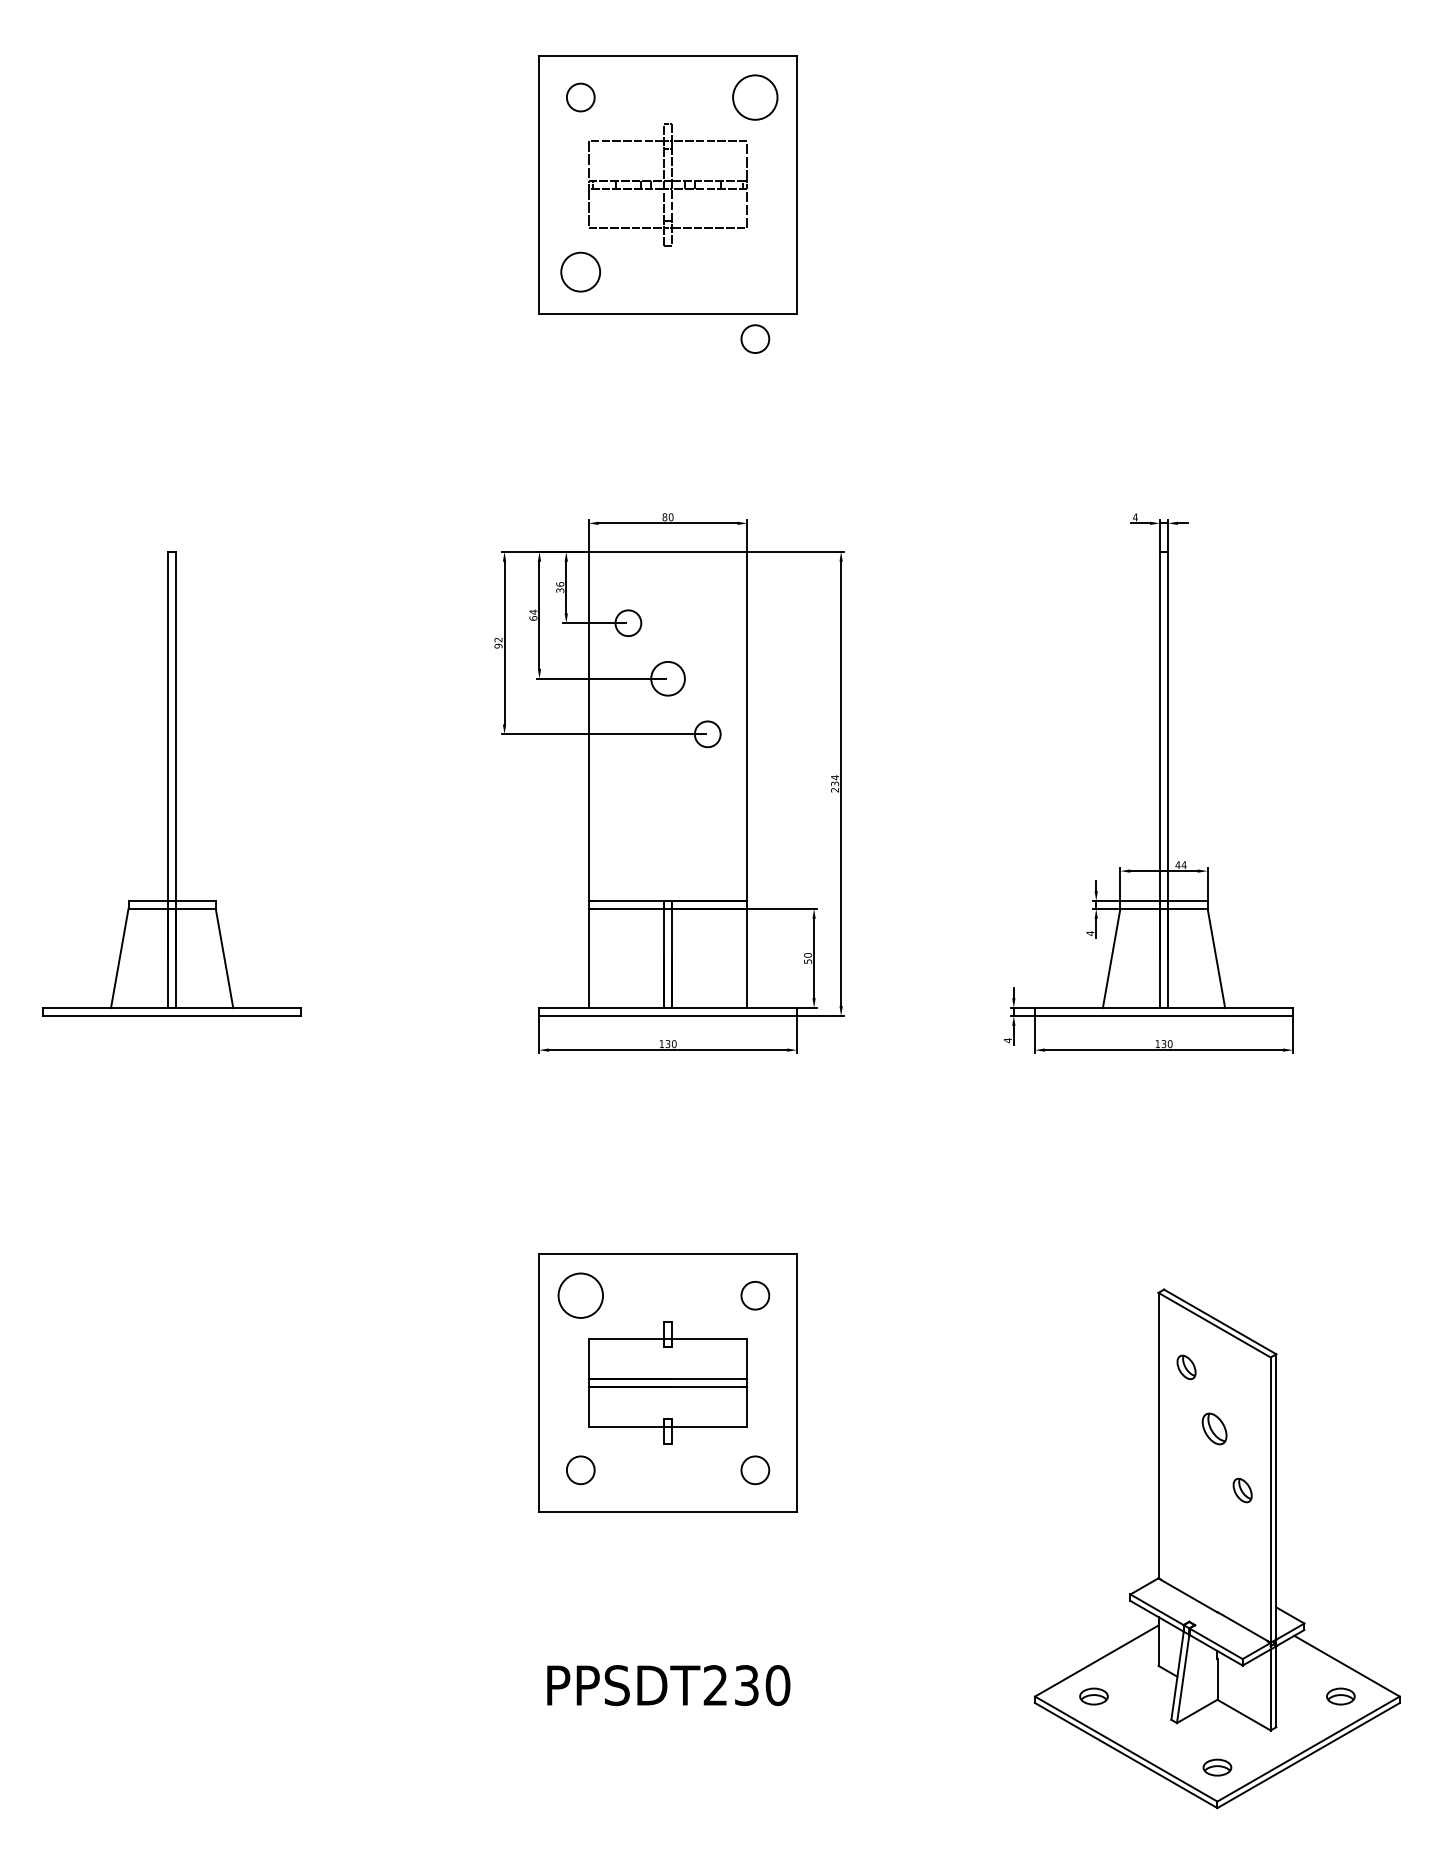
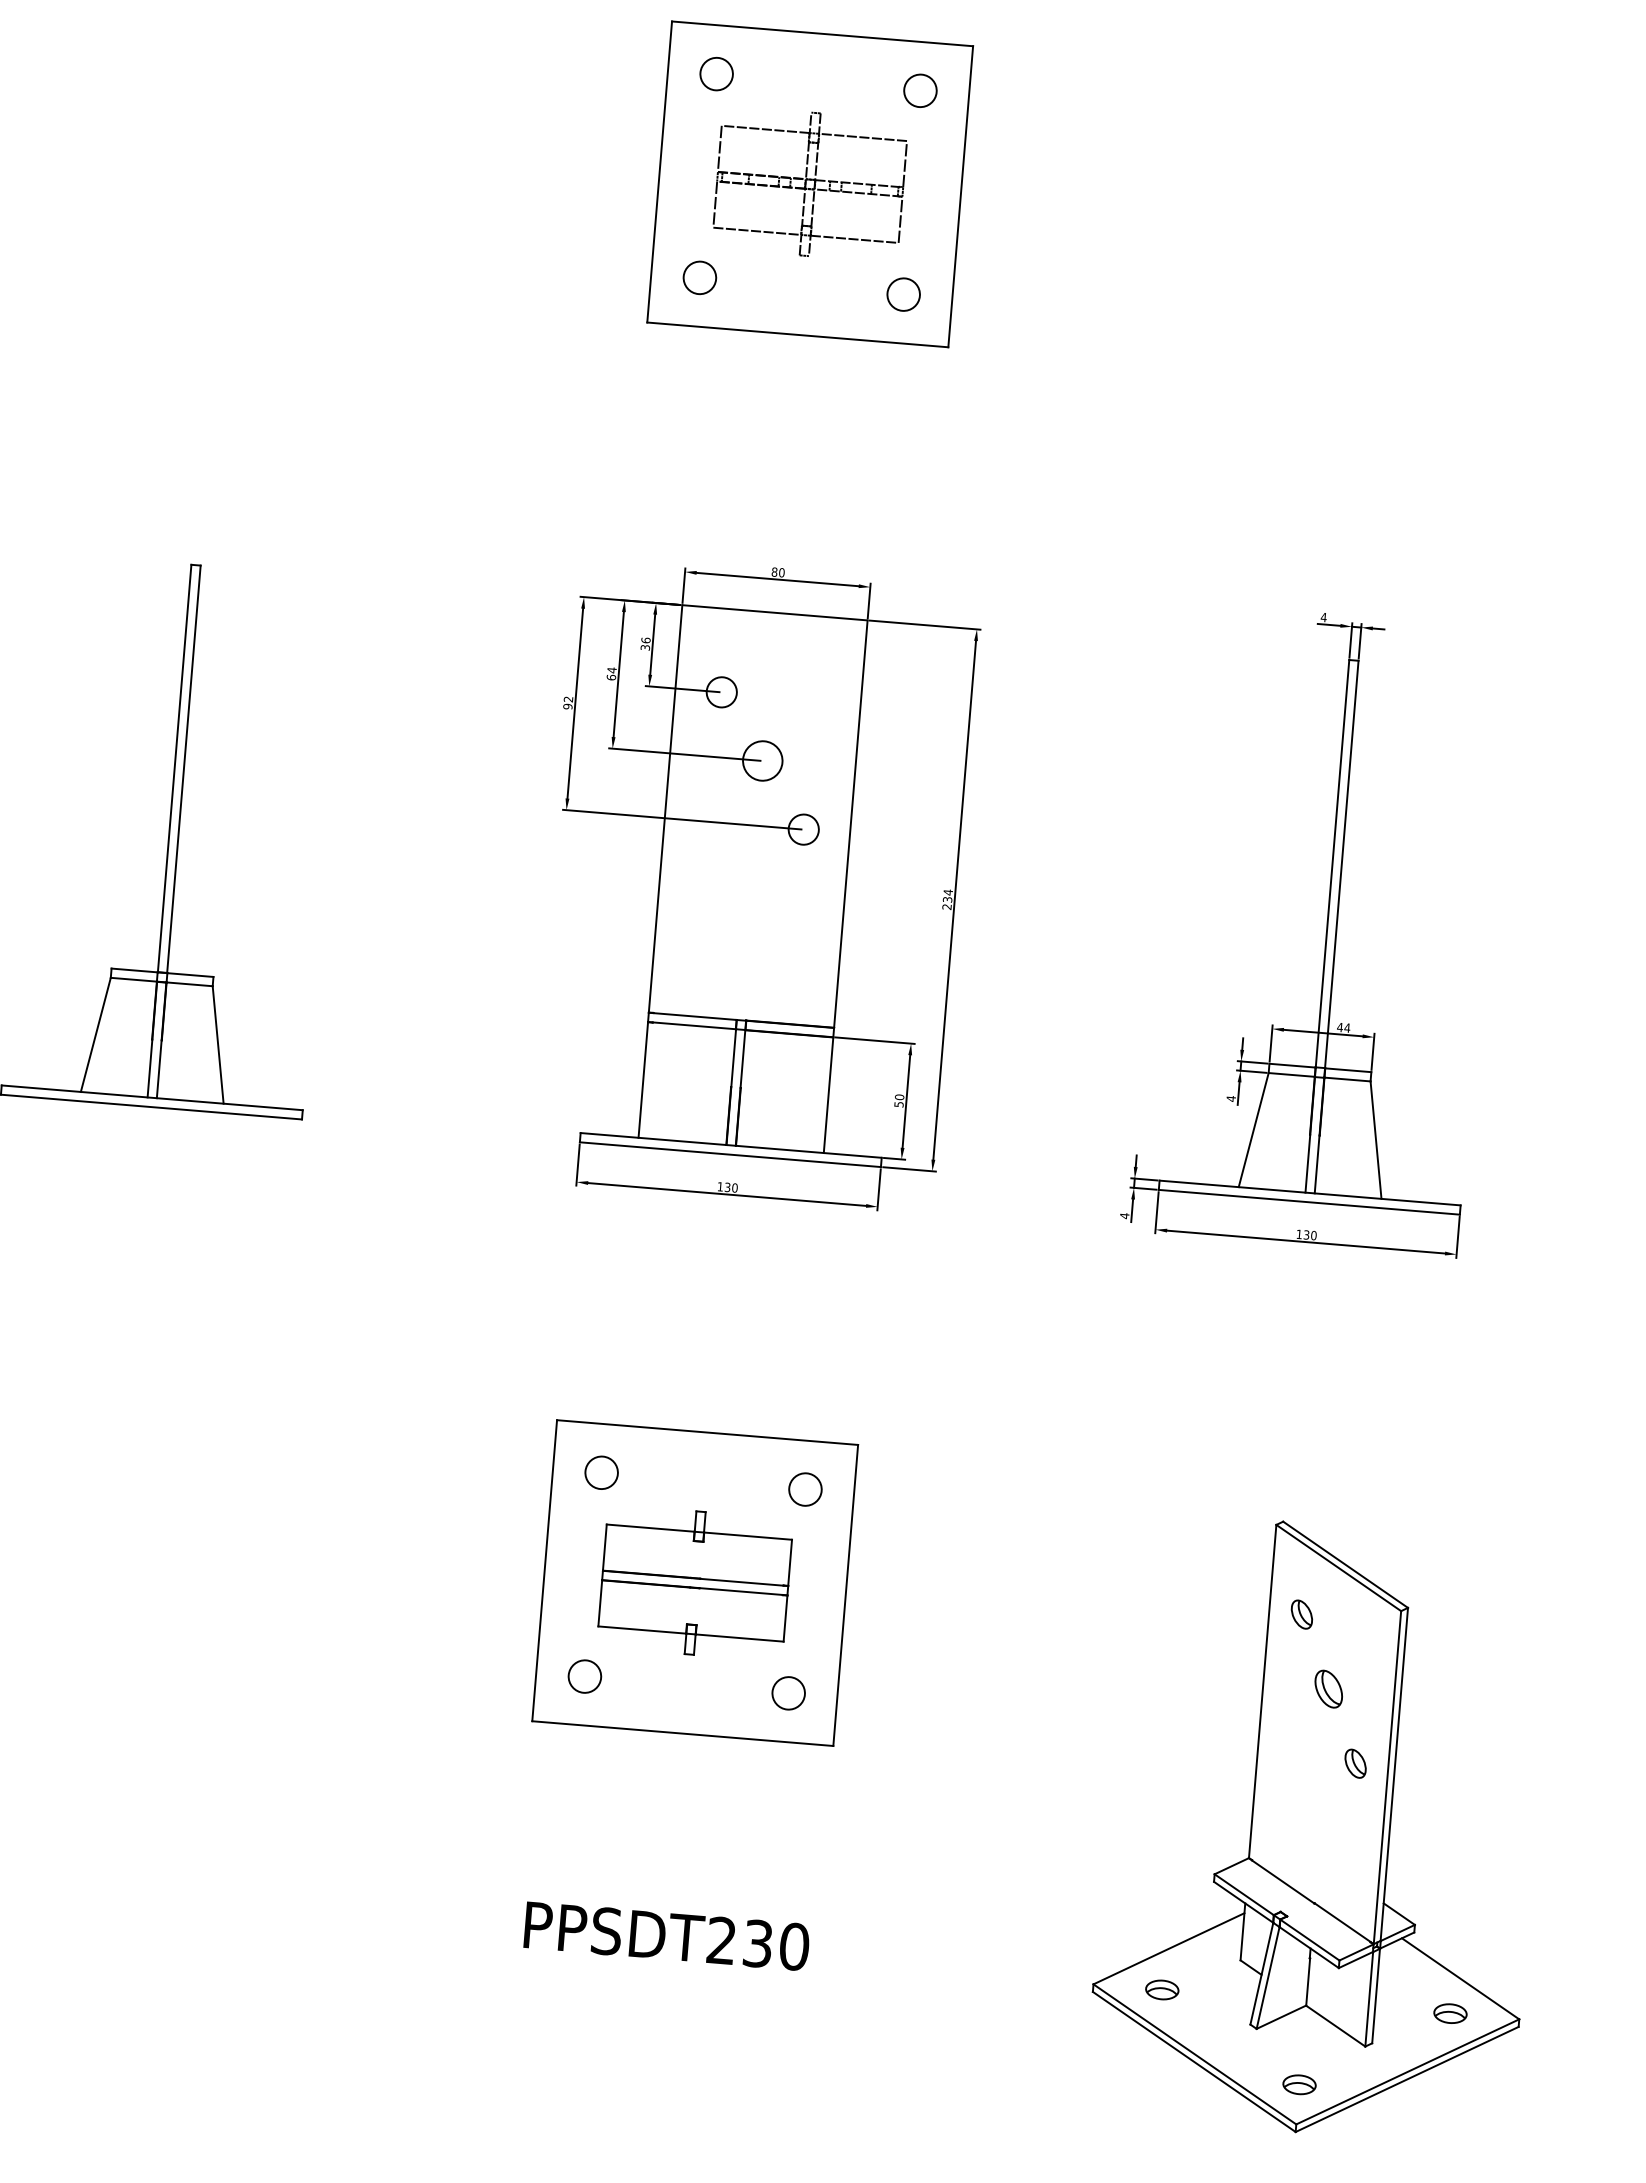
circle: (755, 97) -> (920, 90), size x0.62
circle: (580, 271) -> (699, 277), size x0.71
circle: (755, 338) -> (903, 293), moved
circle: (580, 1295) -> (601, 1472), size x0.62

